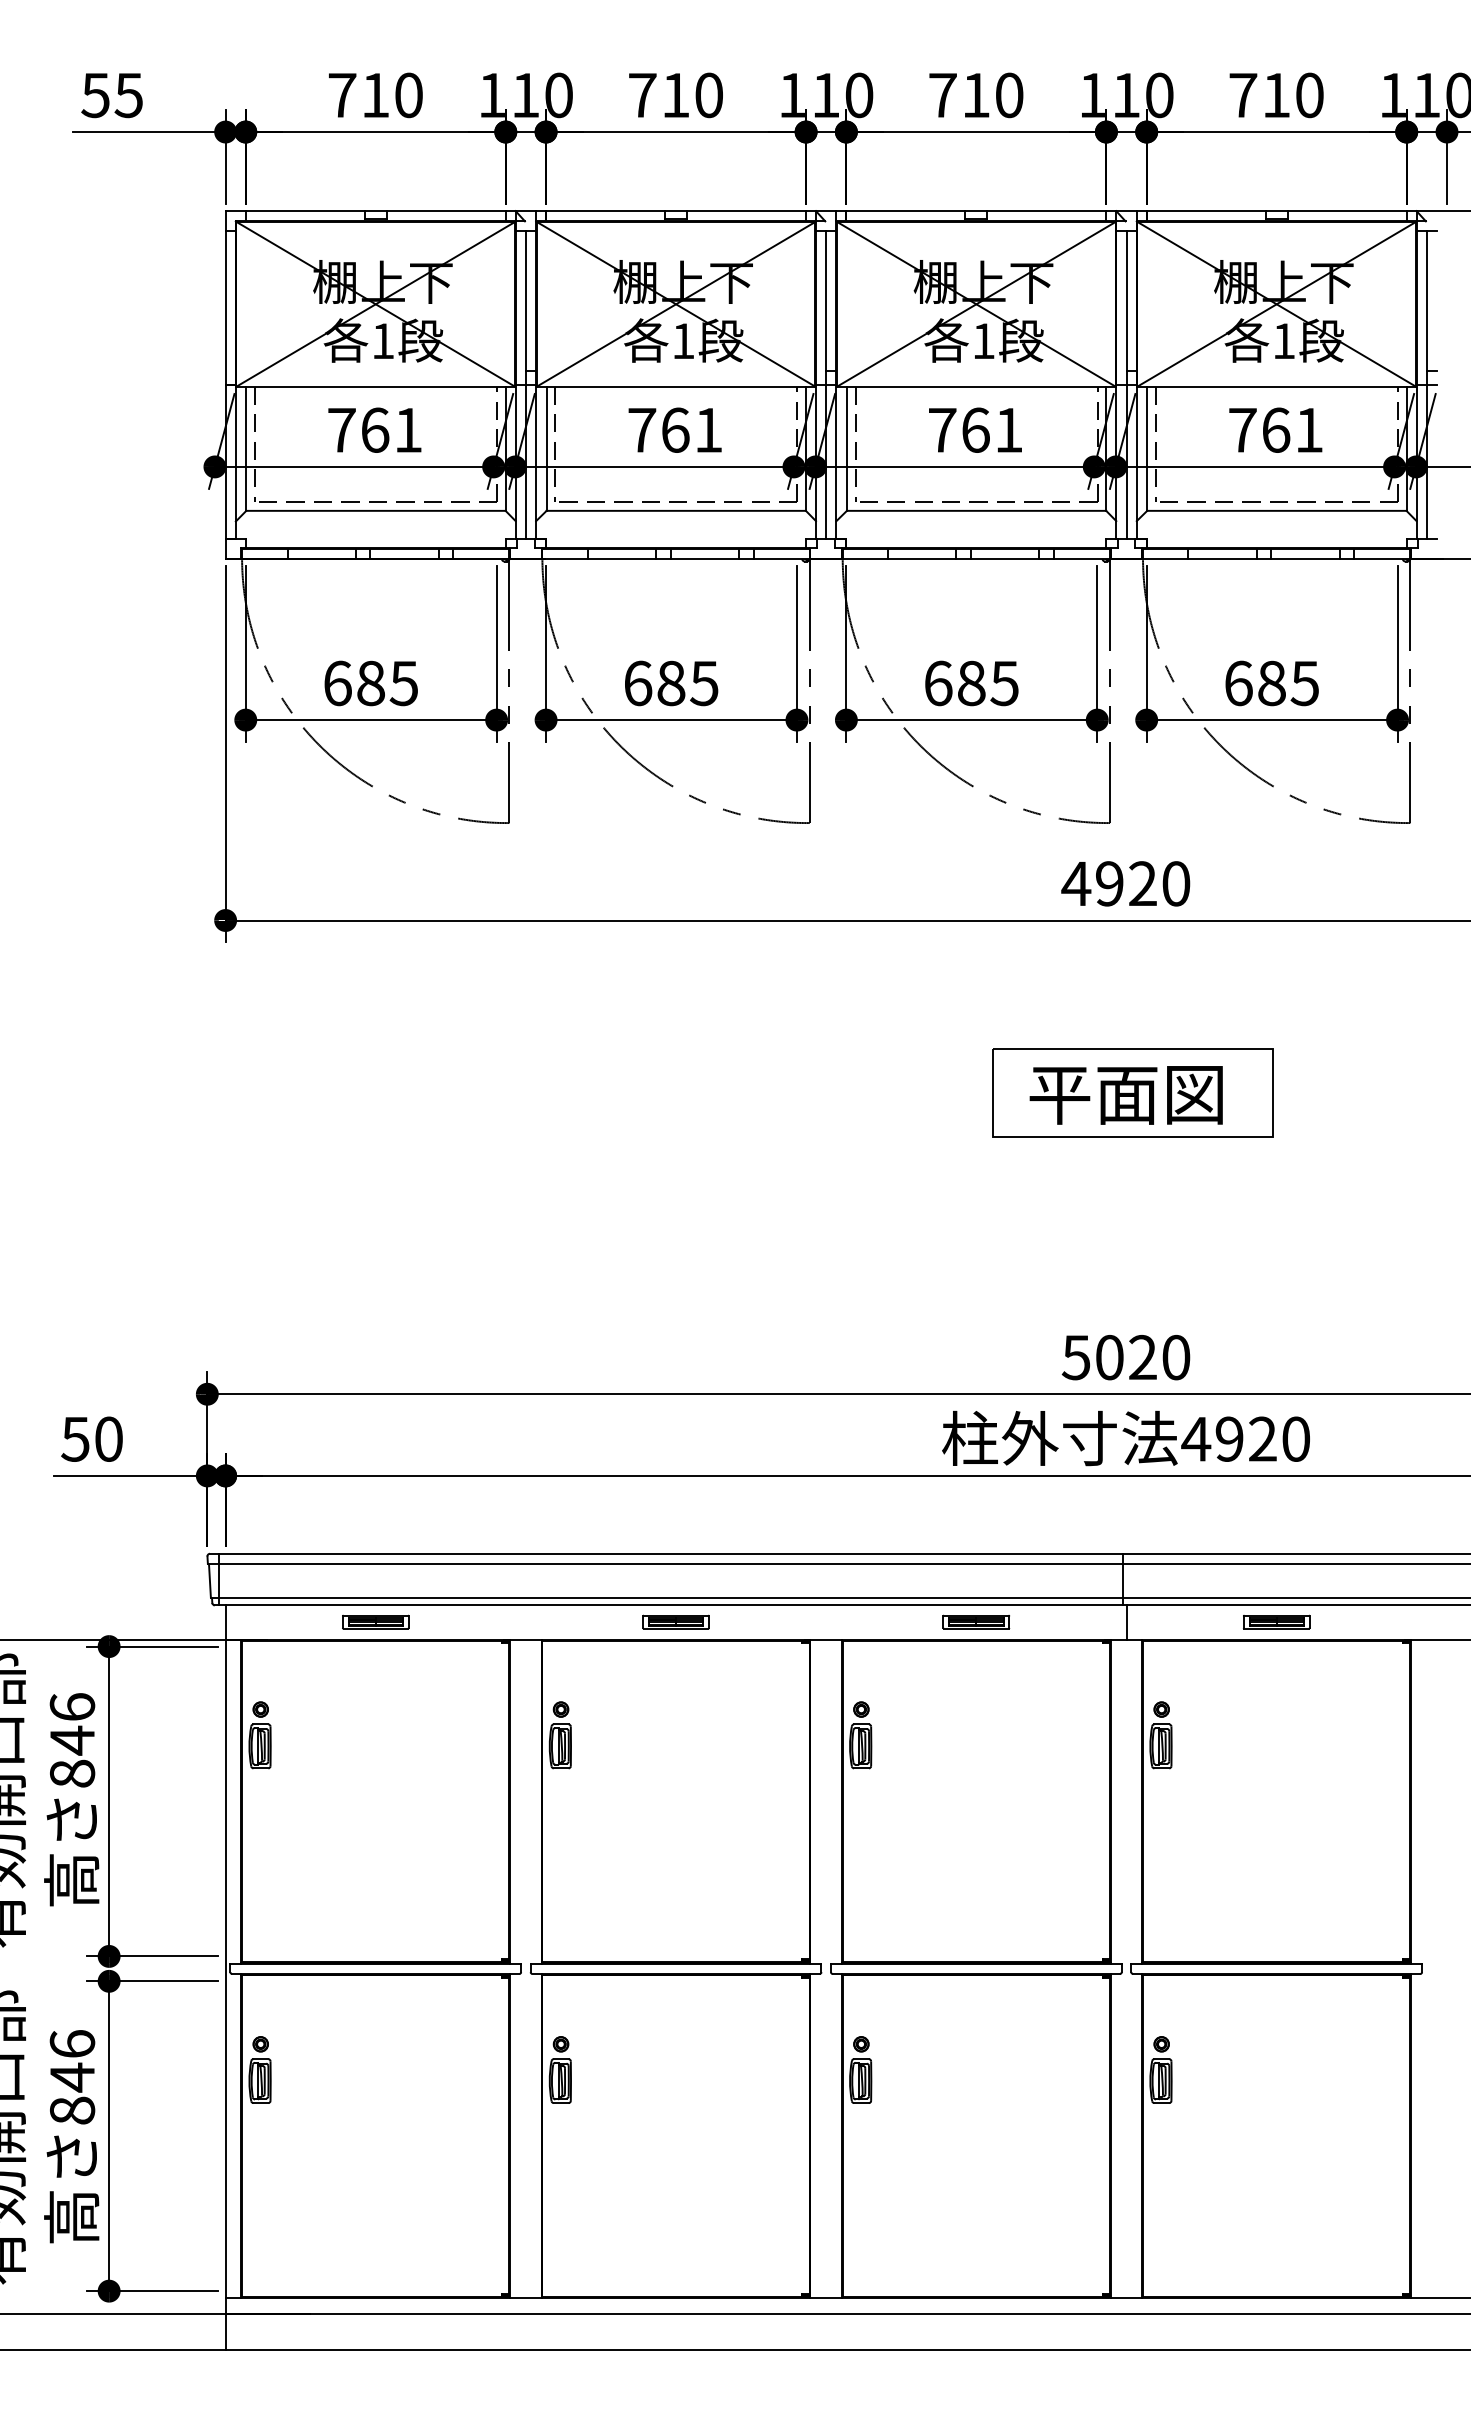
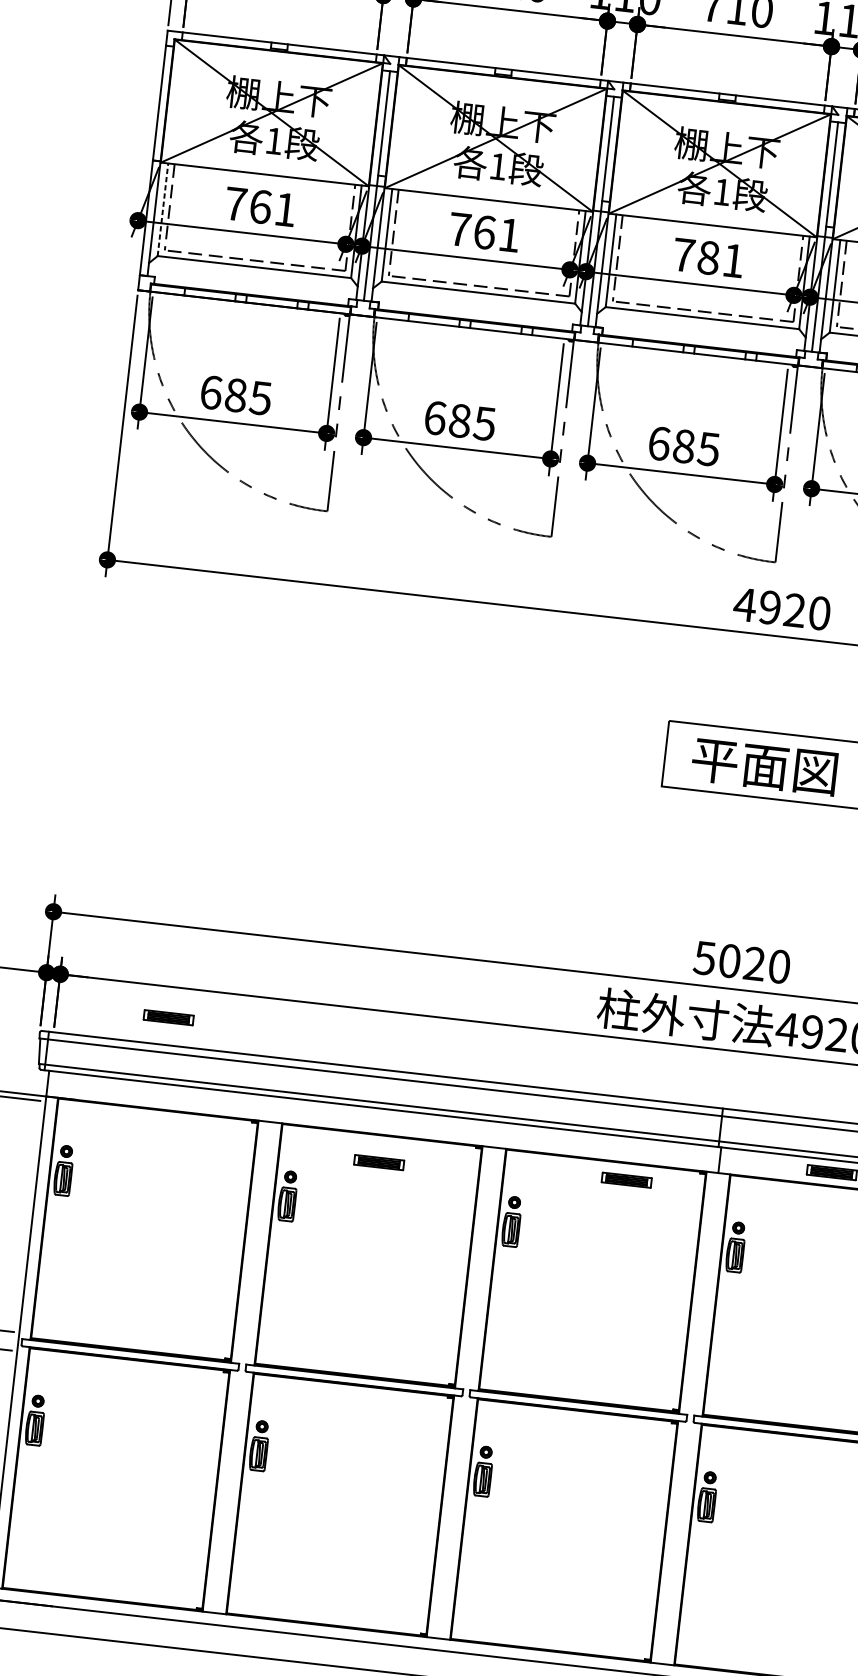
text: (975, 429) -> (708, 257), 761 -> 781
line: (246, 448) -> (163, 209), solid -> dashed
part: (375, 1621) -> (168, 1017), moved
part: (675, 1621) -> (378, 1162), moved
part: (976, 1621) -> (626, 1179), moved

